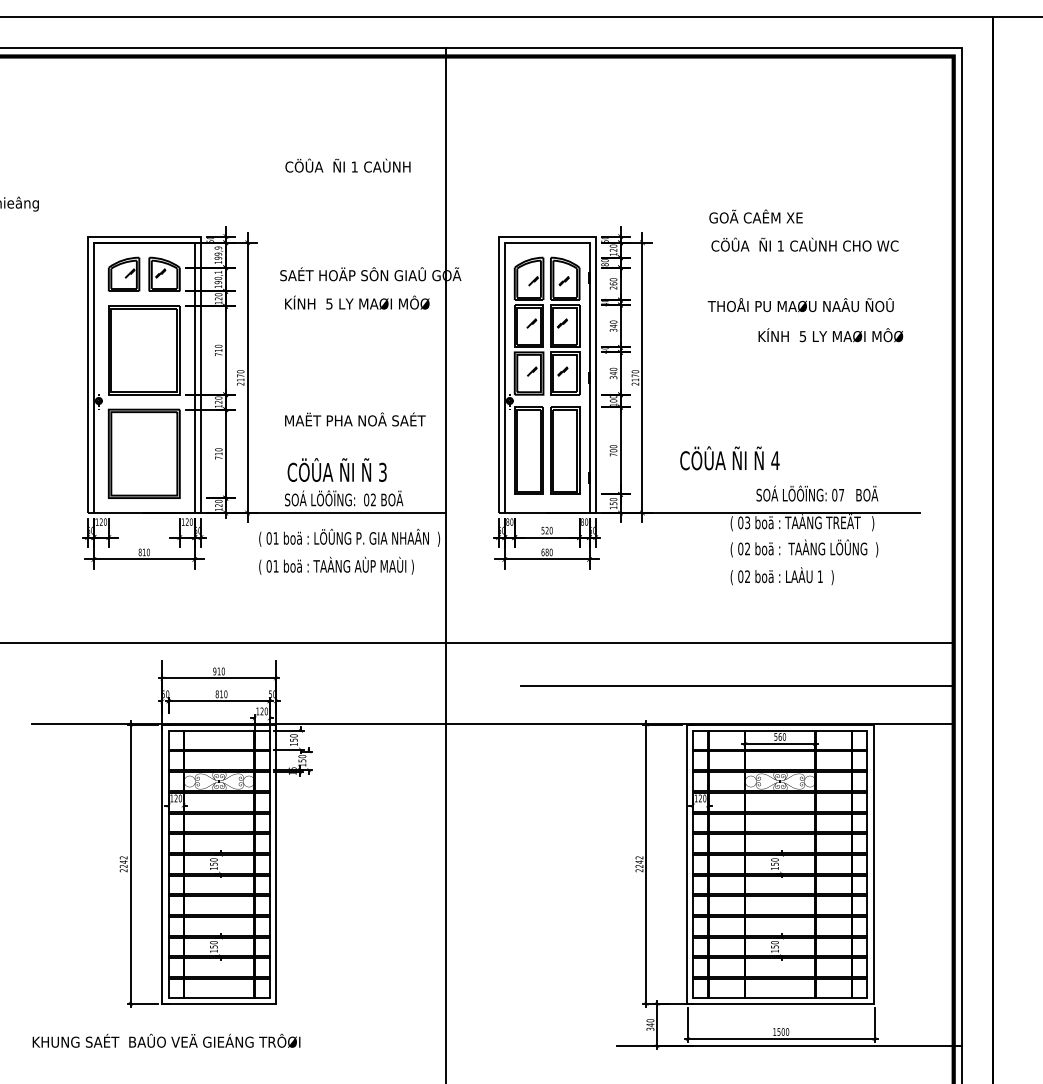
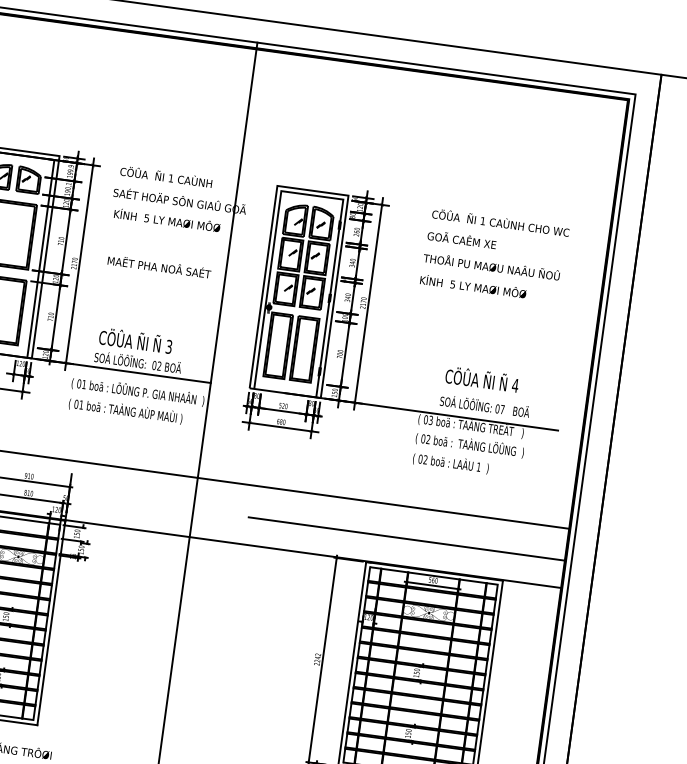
text: (347, 165) -> (166, 176), moved
text: (755, 216) -> (461, 239), moved
text: (830, 335) -> (473, 286), moved
text: (355, 419) -> (159, 266), moved
text: (729, 458) -> (481, 379), moved

